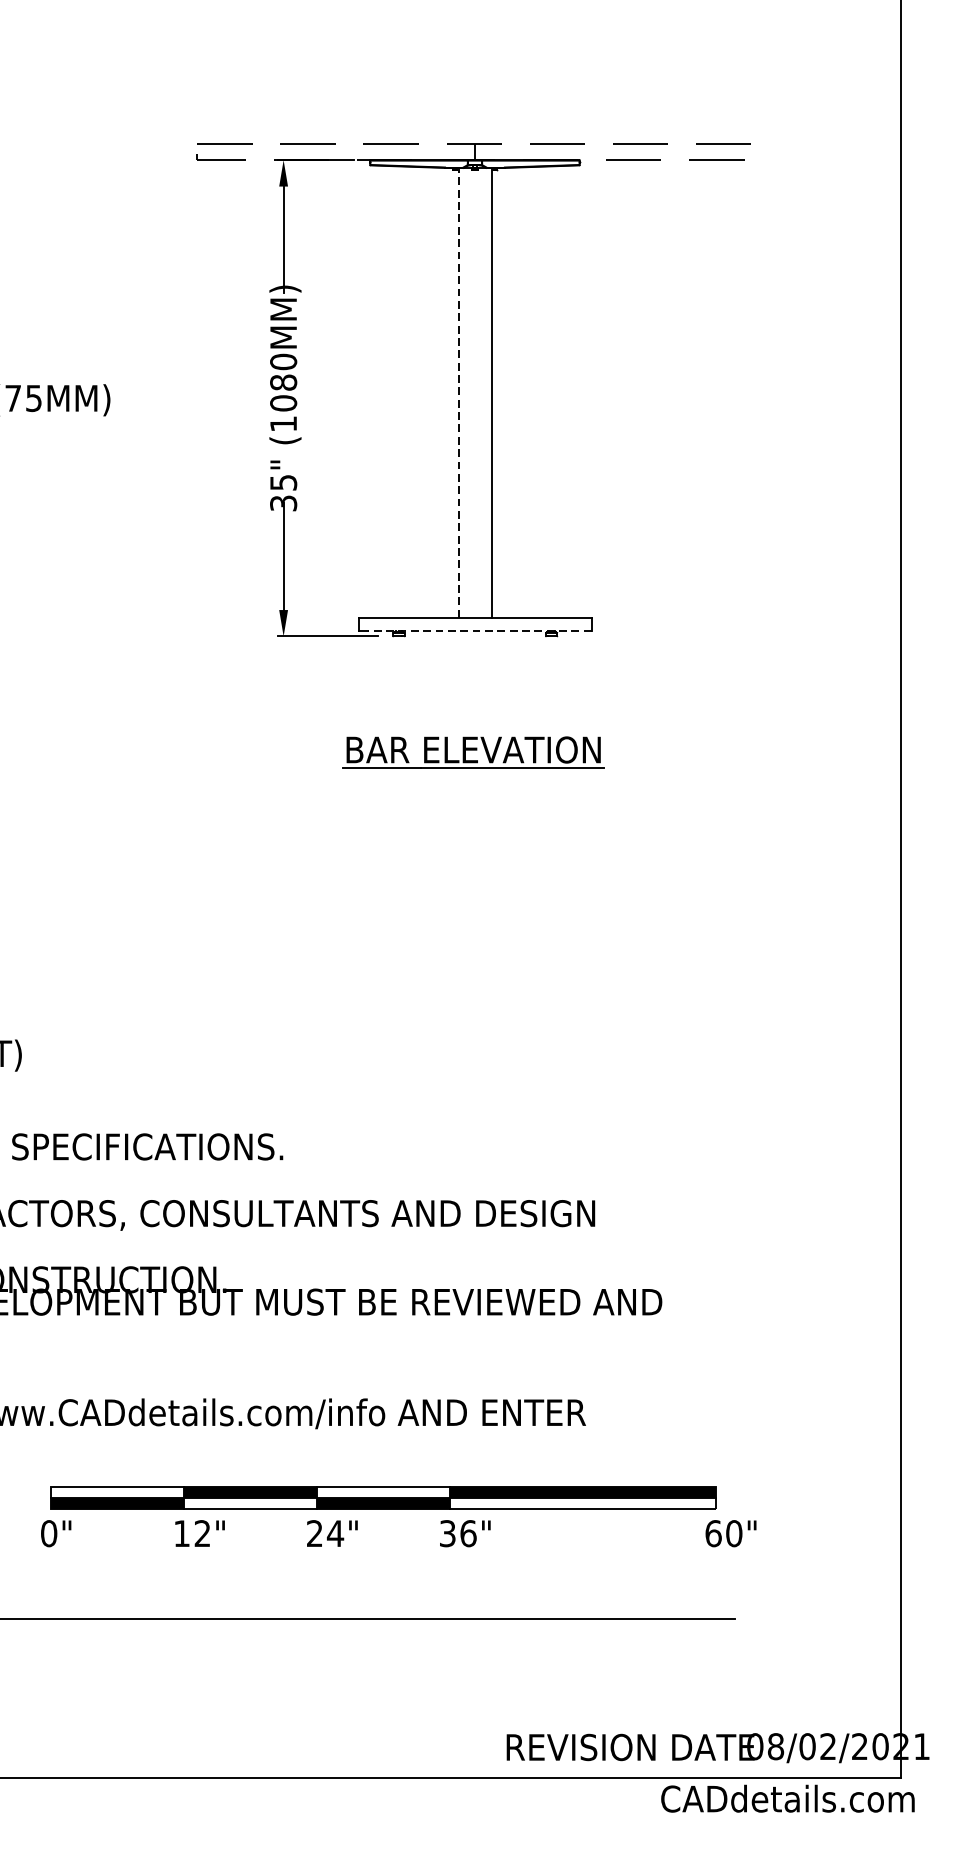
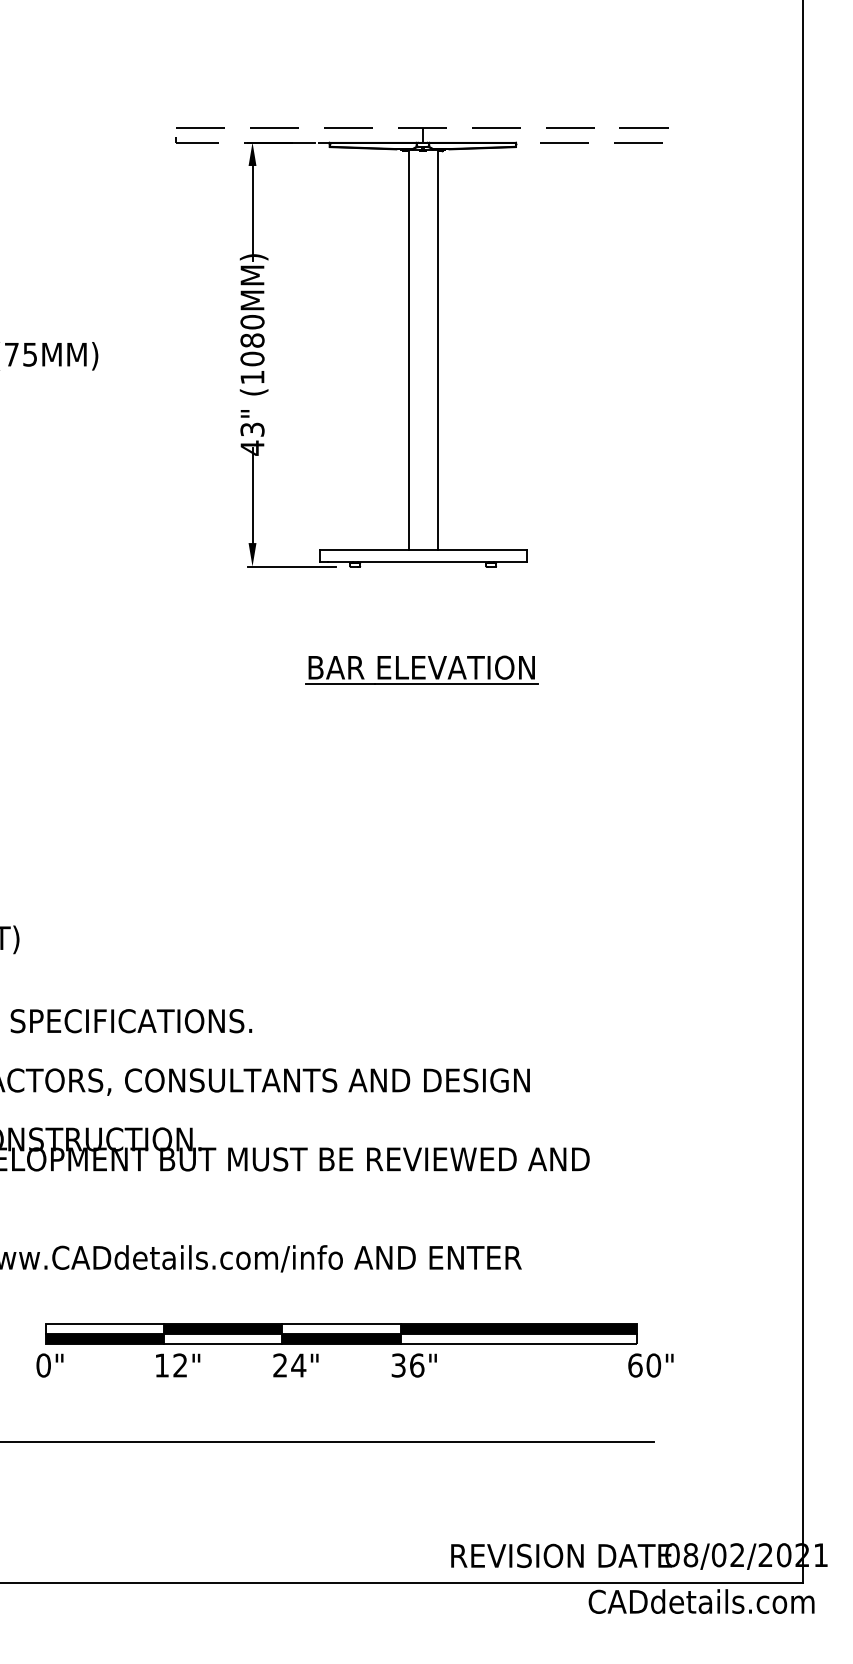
line: (458, 392) -> (408, 349), dashed -> solid
text: (283, 492) -> (252, 438), 35" -> 43"
line: (480, 630) -> (427, 561), dashed -> solid

